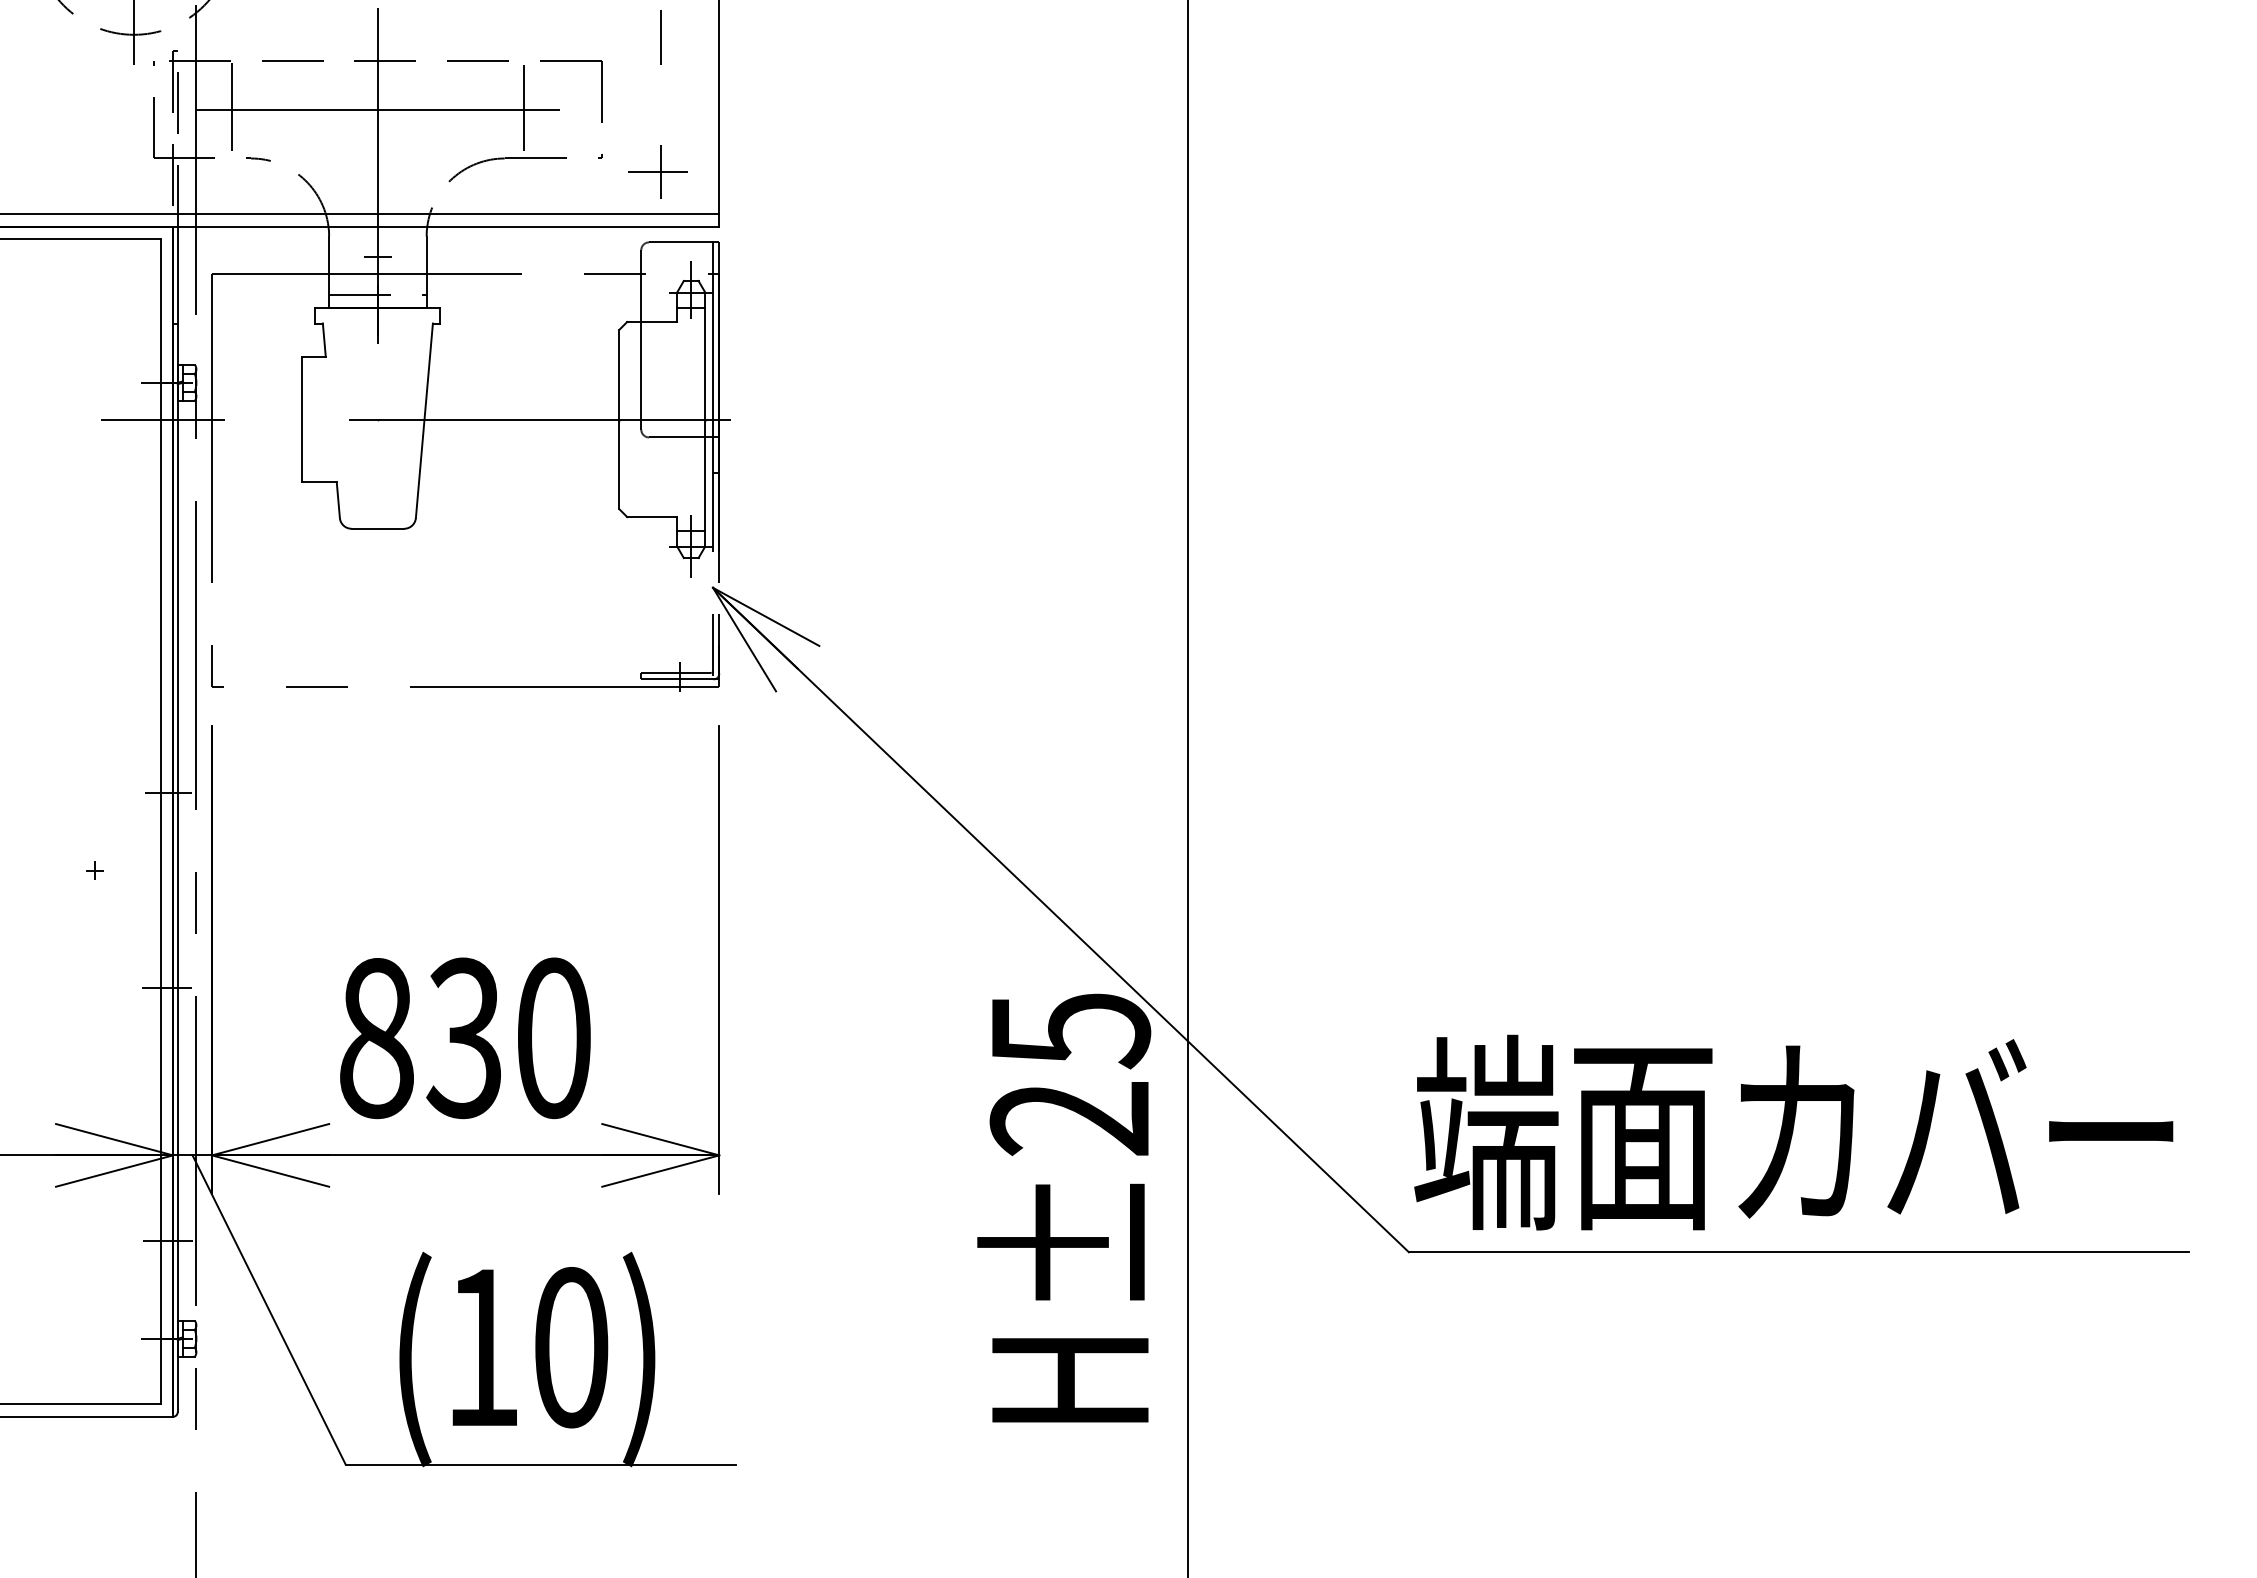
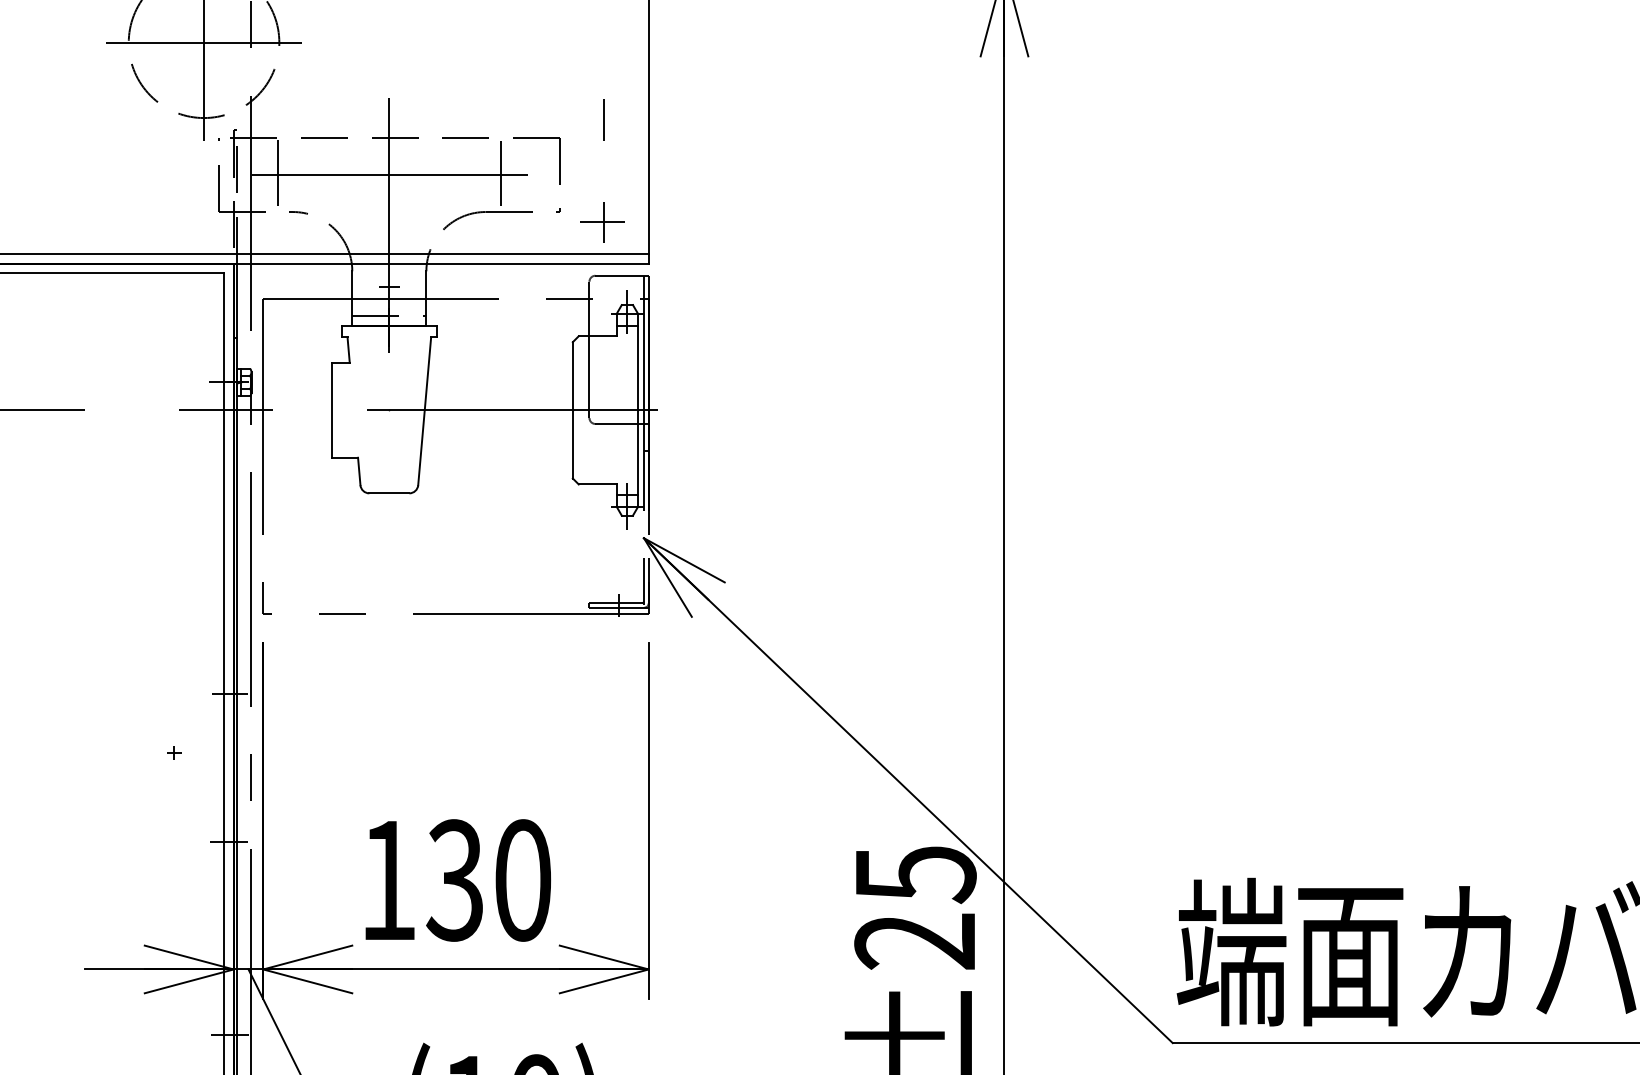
text: (376, 1038) -> (388, 880), 830 -> 130

